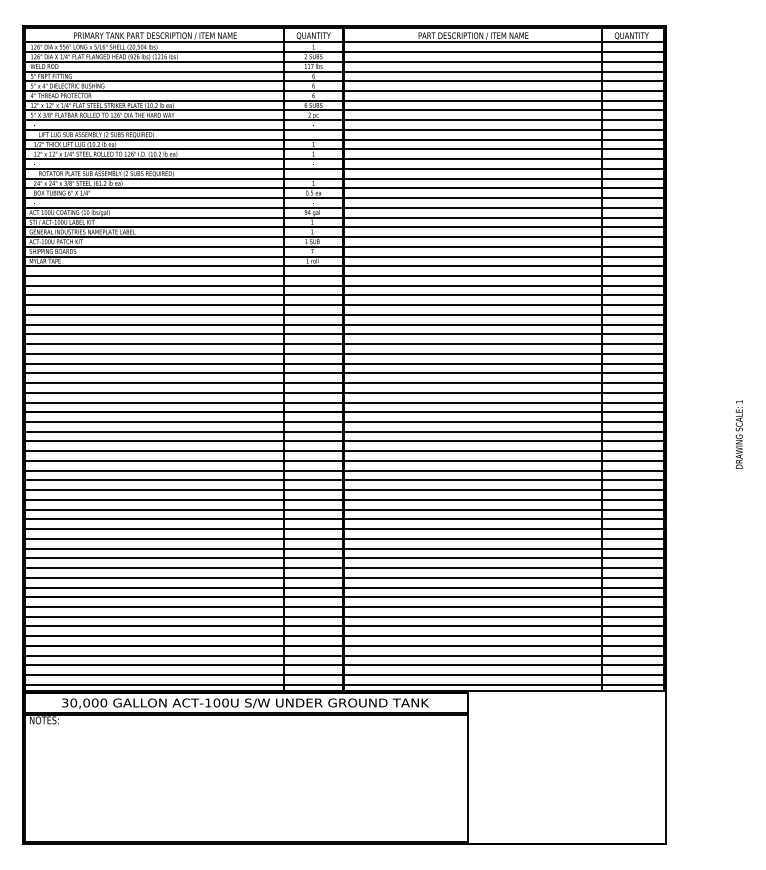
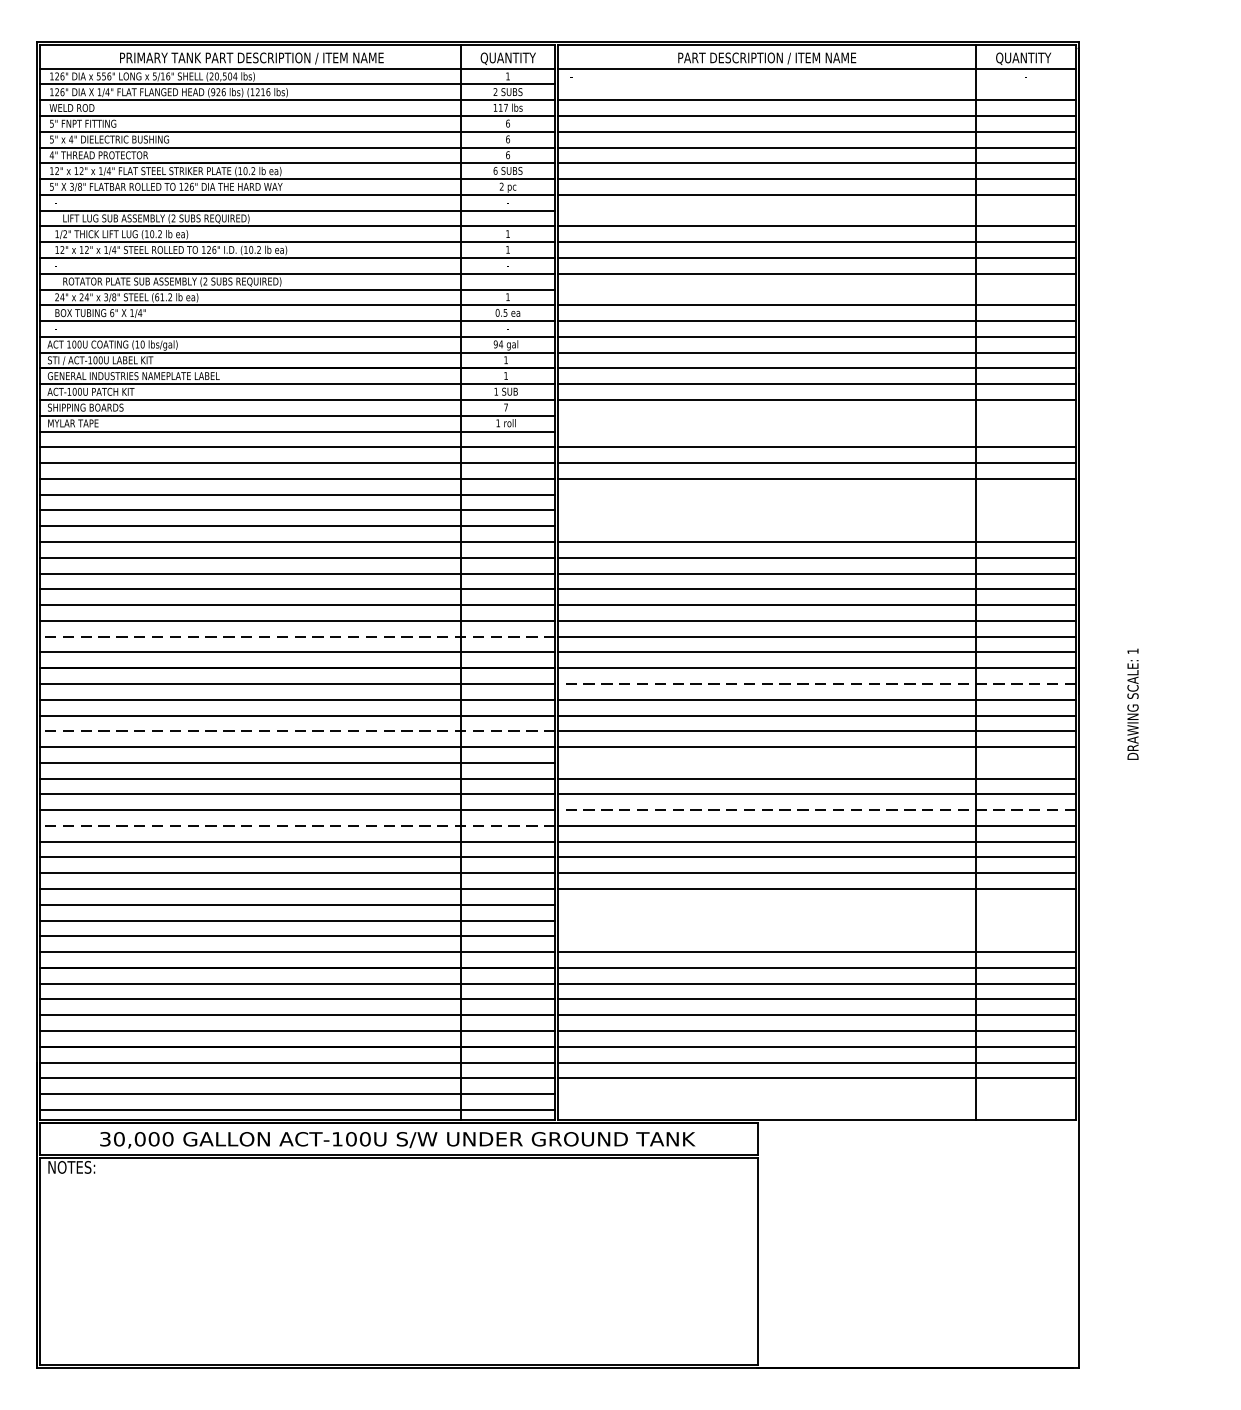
line: (504, 52) -> (817, 85), removed
line: (504, 129) -> (817, 209), removed
line: (504, 178) -> (817, 289), removed
line: (504, 256) -> (817, 415), removed
line: (504, 266) -> (817, 431), removed
line: (504, 305) -> (817, 495), removed
line: (504, 314) -> (817, 509), removed
line: (504, 324) -> (817, 525), removed
line: (183, 392) -> (297, 636), solid -> dashed
line: (504, 422) -> (817, 684), solid -> dashed
text: (738, 434) -> (1131, 704), moved
line: (183, 451) -> (297, 731), solid -> dashed
line: (504, 470) -> (817, 762), removed
line: (504, 499) -> (817, 809), solid -> dashed
line: (183, 509) -> (297, 825), solid -> dashed
line: (504, 558) -> (817, 905), removed
line: (504, 568) -> (817, 921), removed
line: (504, 577) -> (817, 935), removed
line: (504, 675) -> (817, 1094), removed
line: (504, 684) -> (817, 1109), removed

